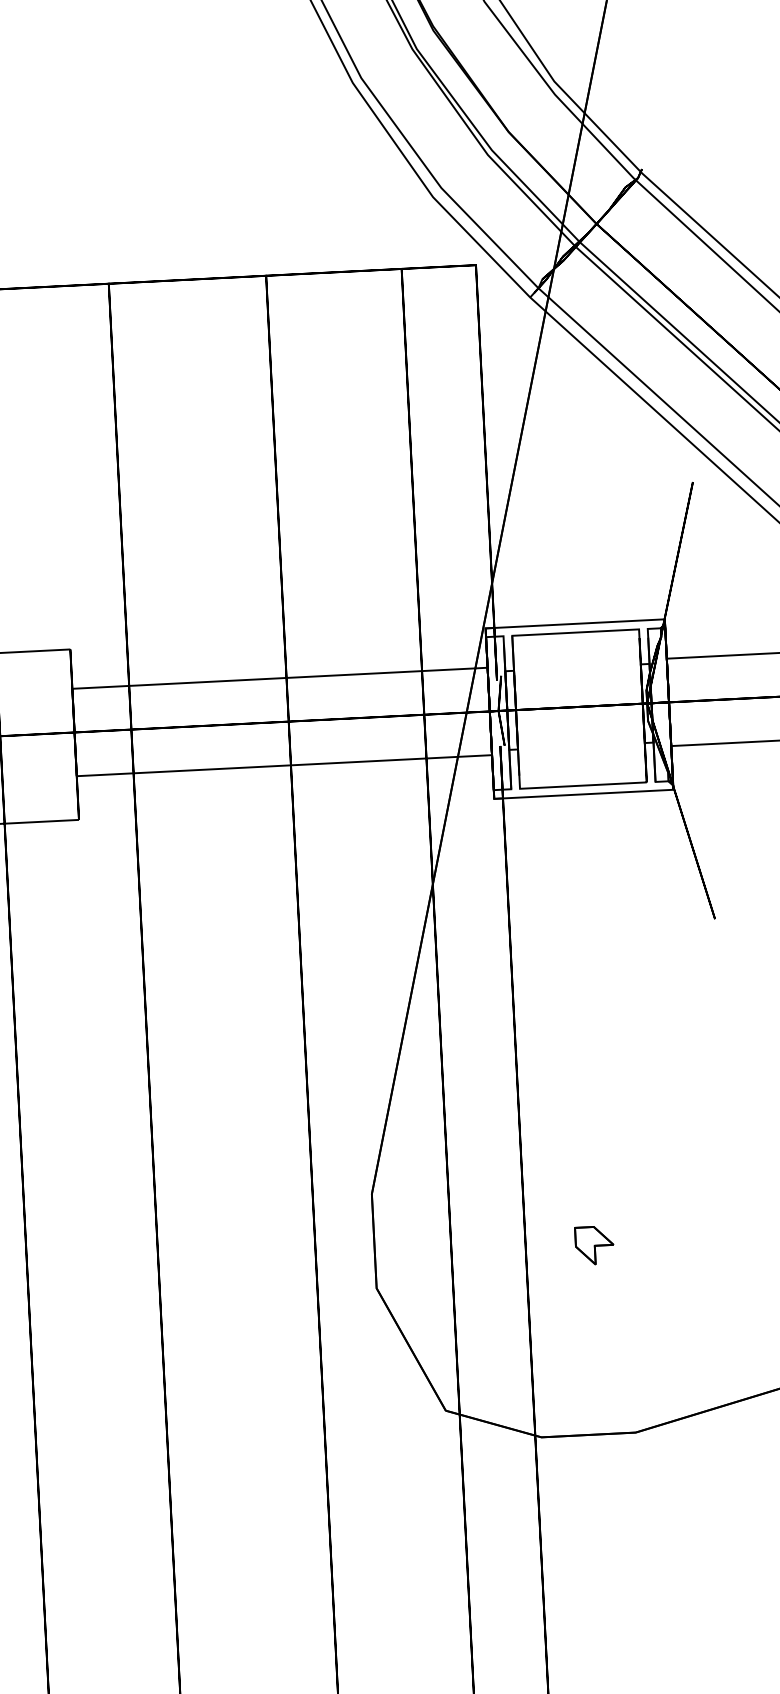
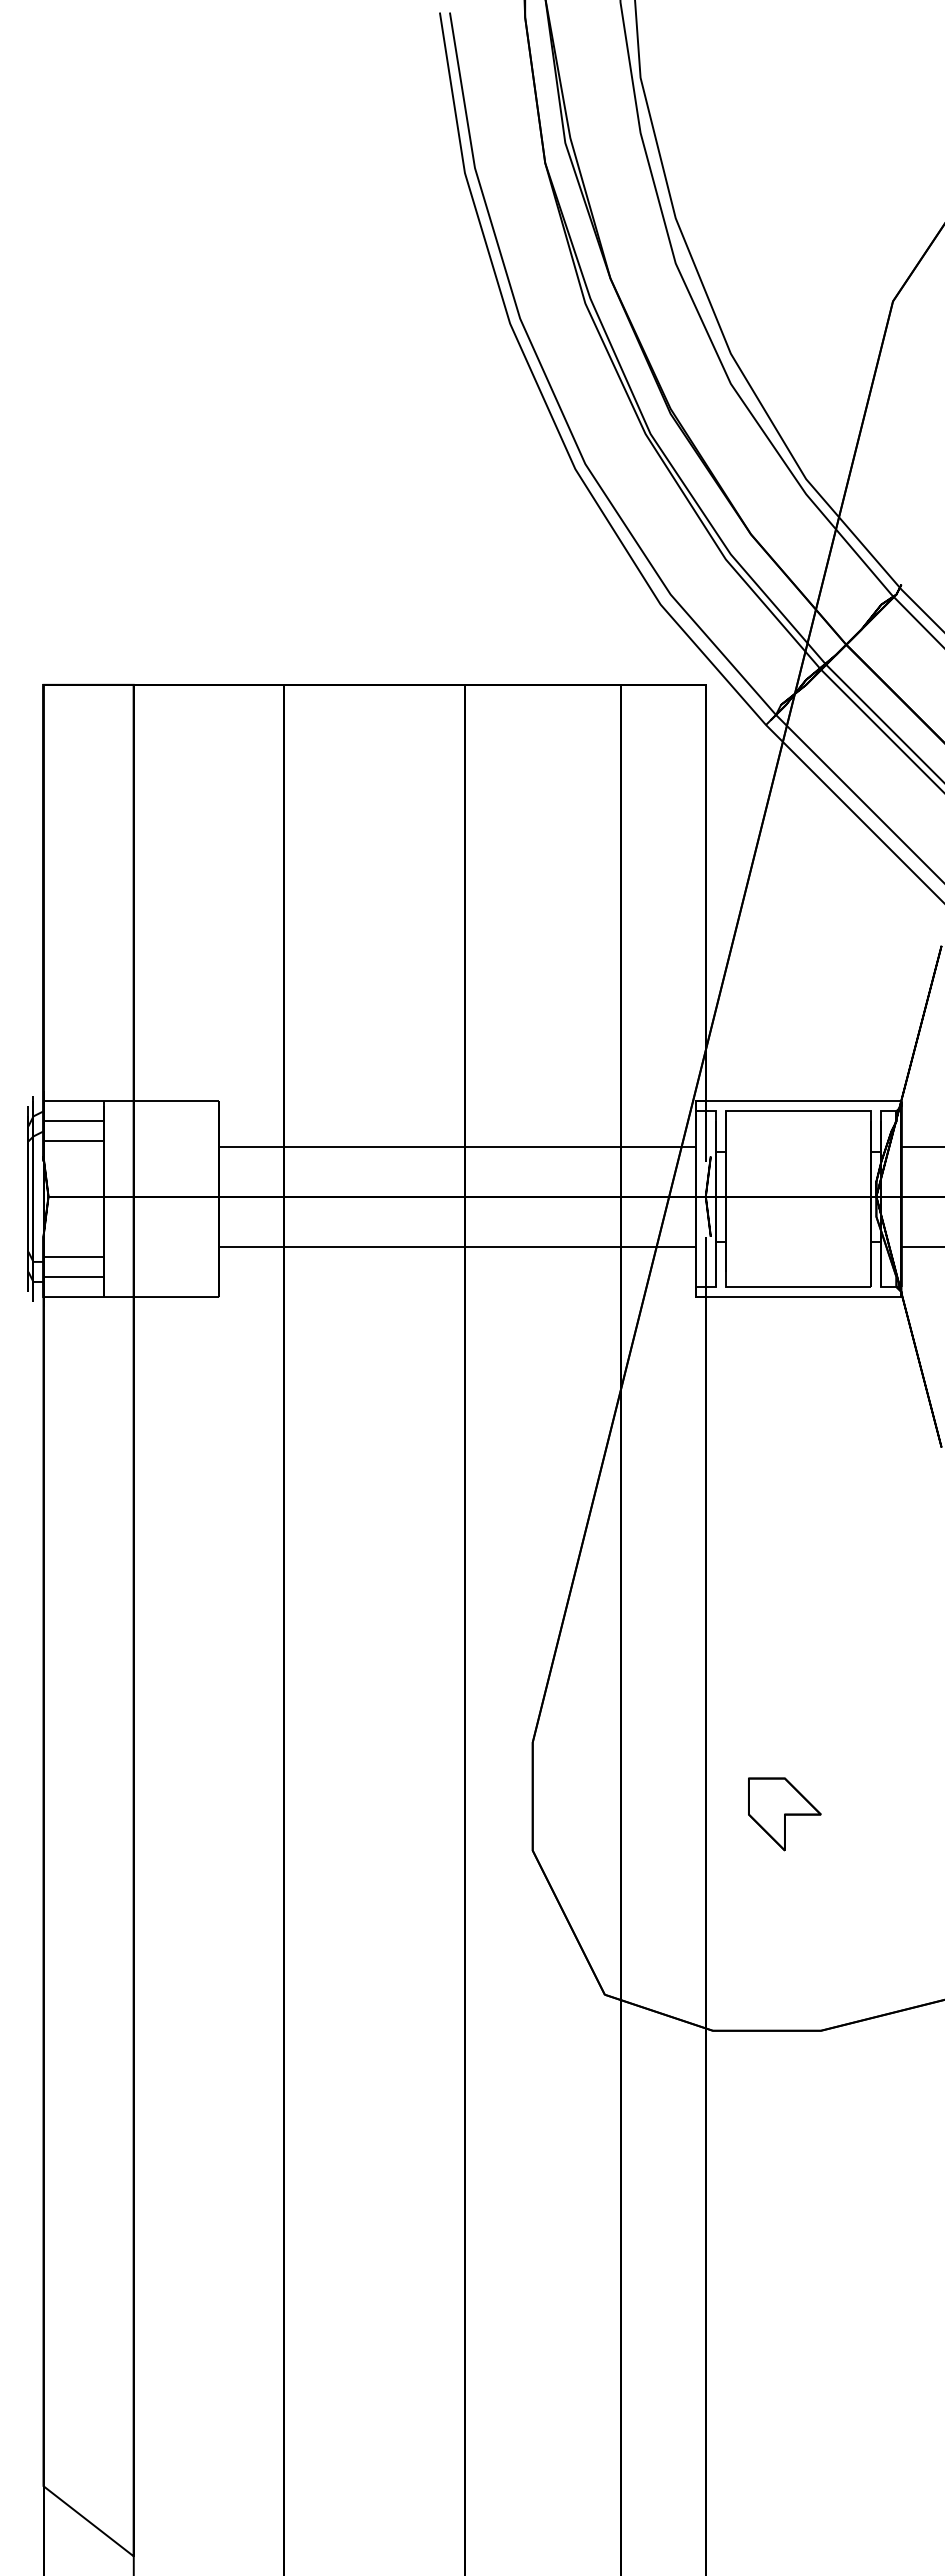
part: (594, 1245) -> (784, 1814), size x1.67

